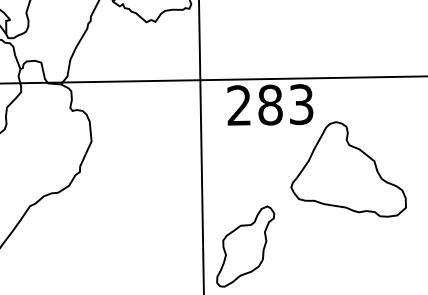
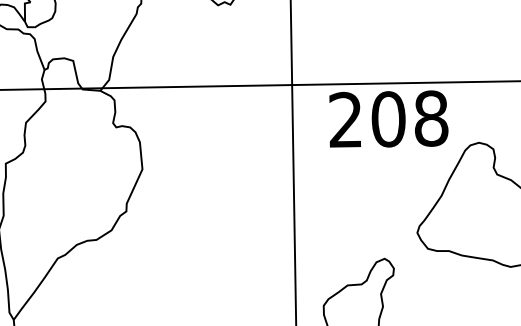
text: (285, 104) -> (409, 118), 283 -> 208

